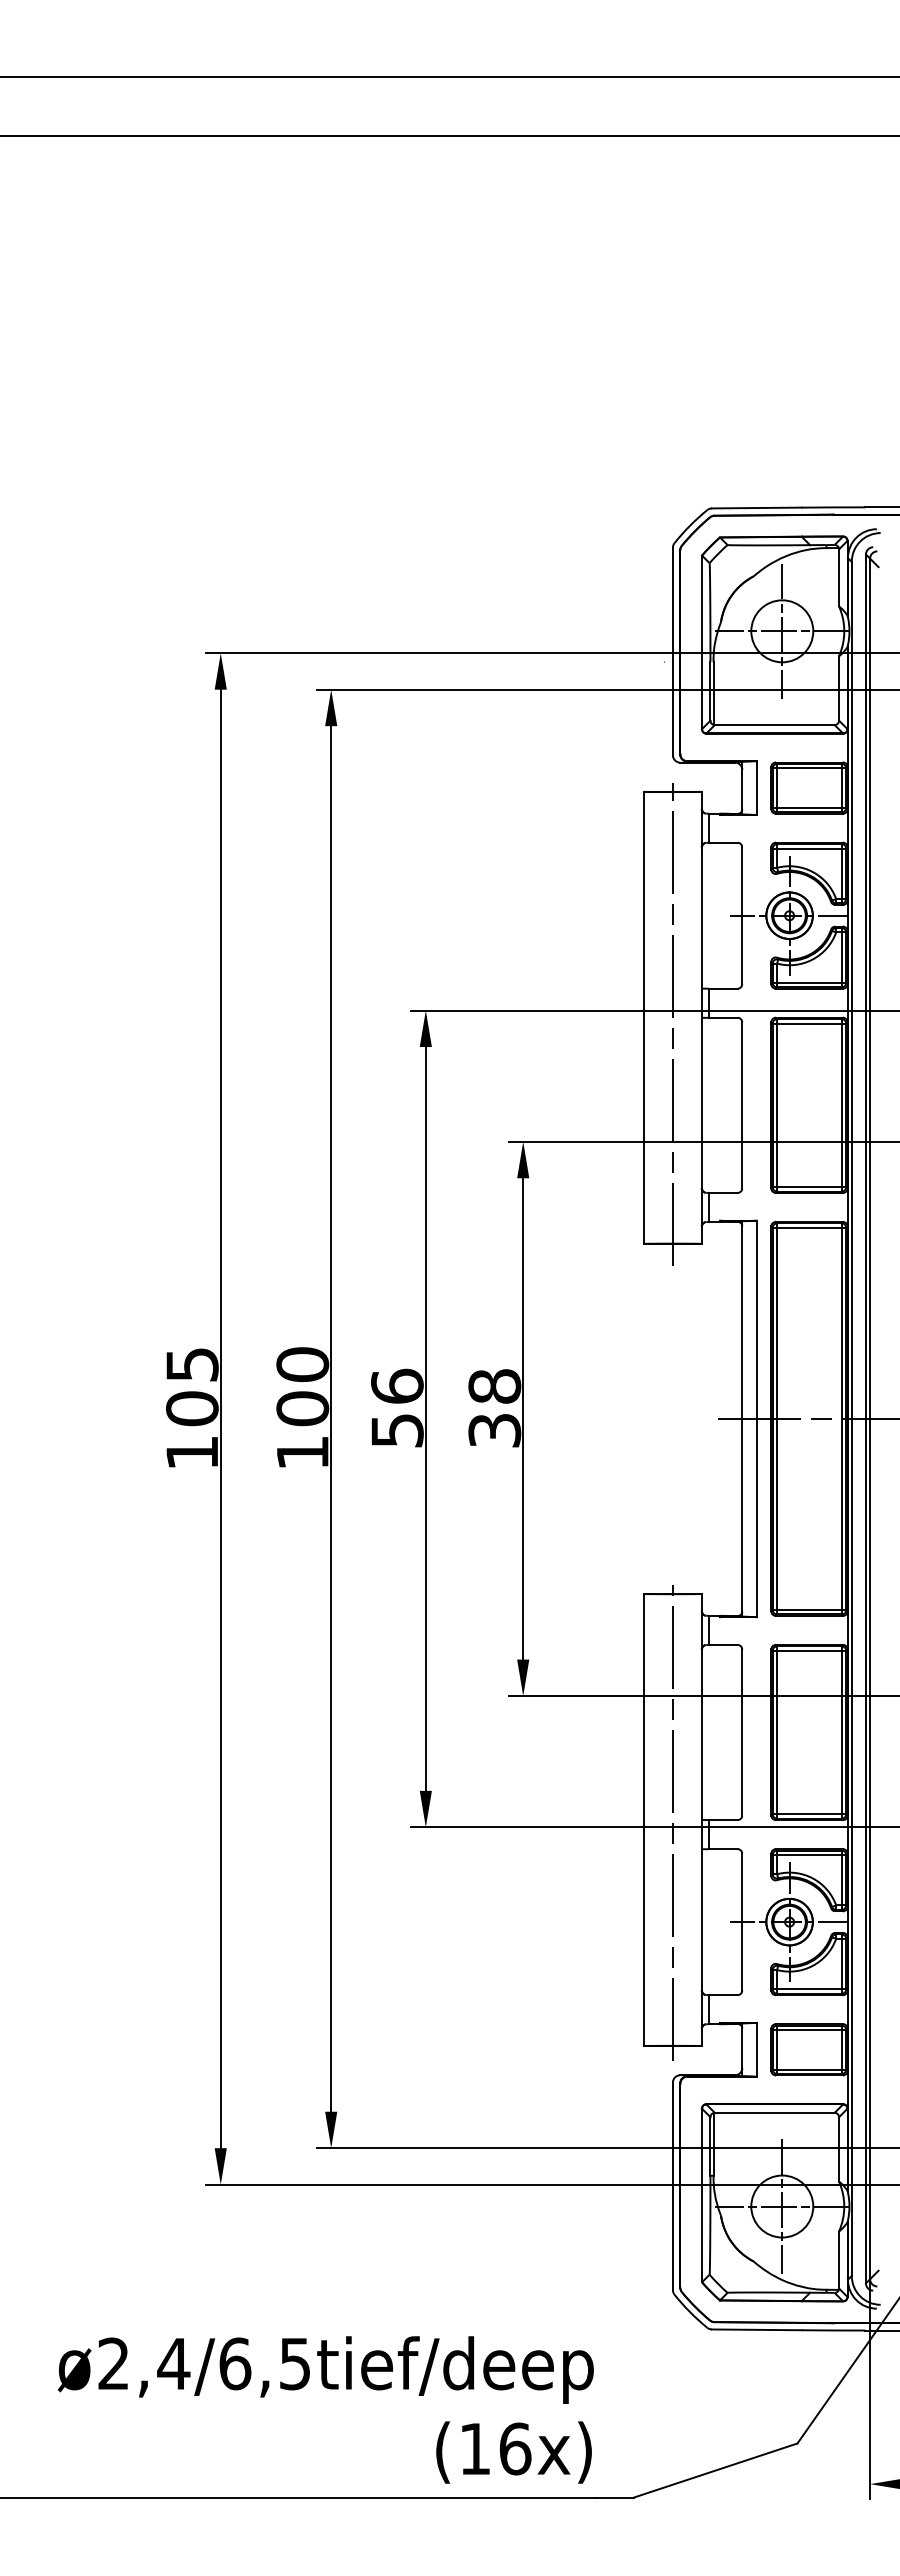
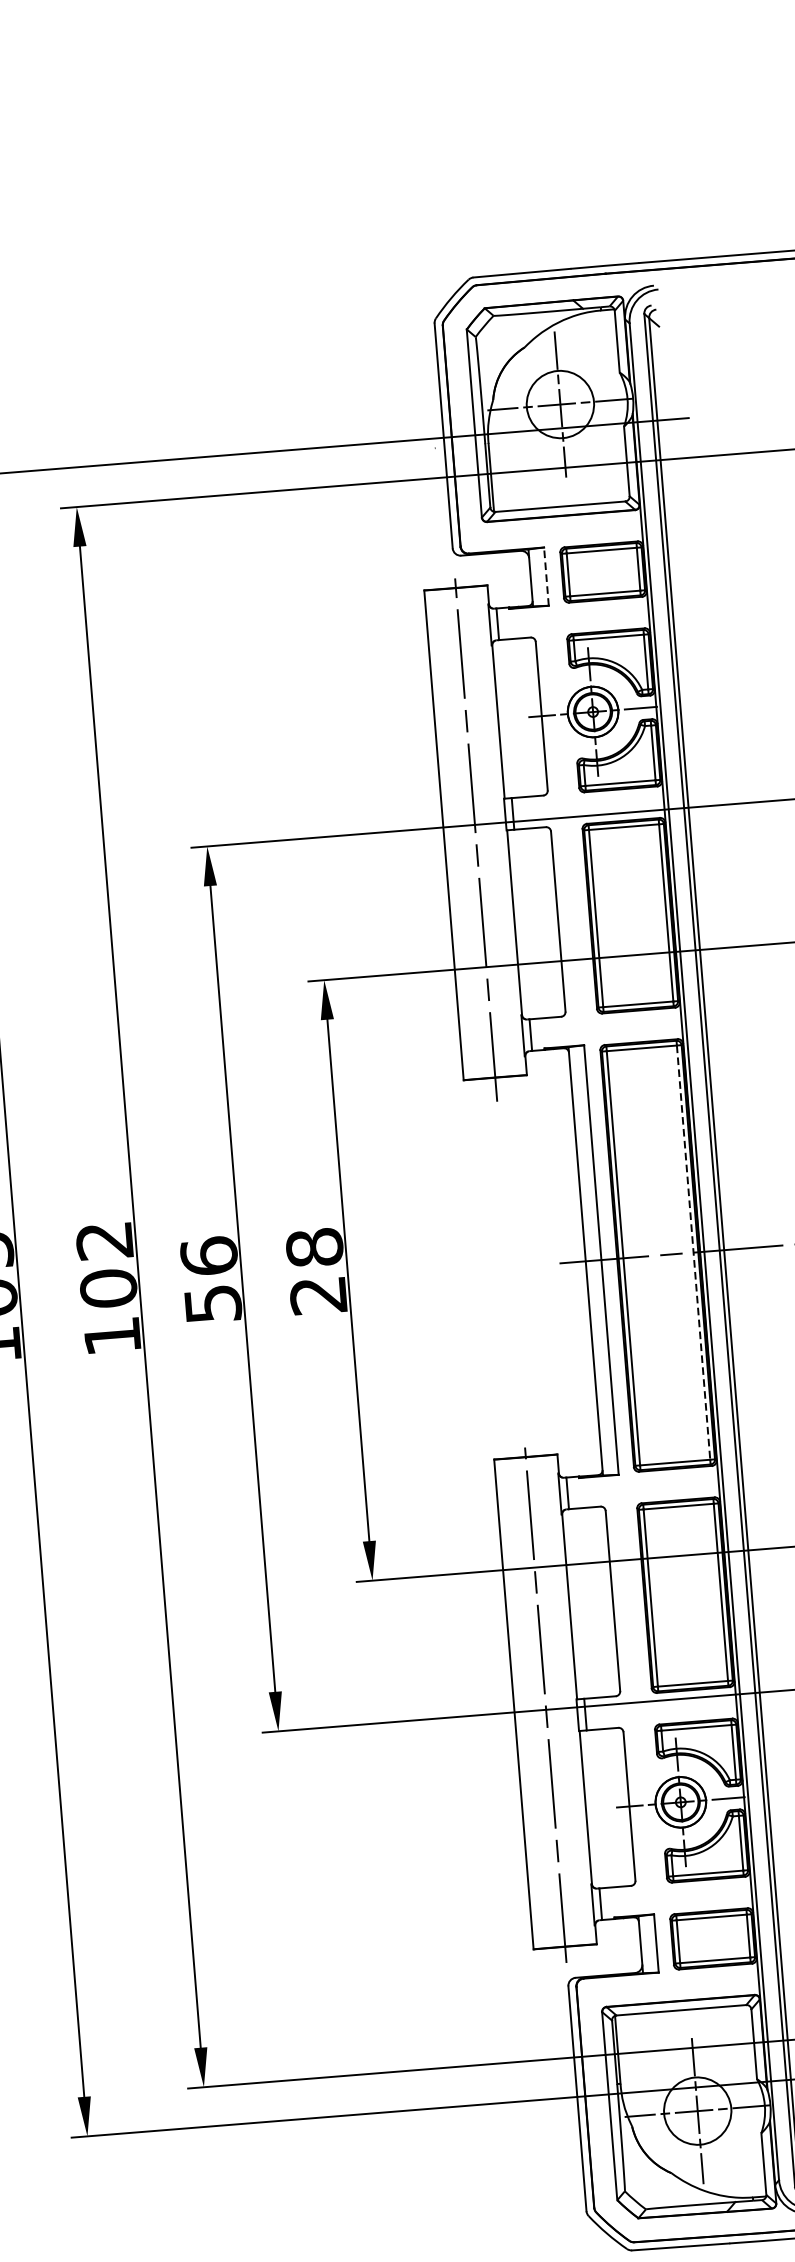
line: (756, 788) -> (546, 577), solid -> dashed
text: (302, 1364) -> (104, 1240), 100 -> 102
line: (841, 1419) -> (693, 1253), solid -> dashed
text: (494, 1430) -> (318, 1295), 38 -> 28

